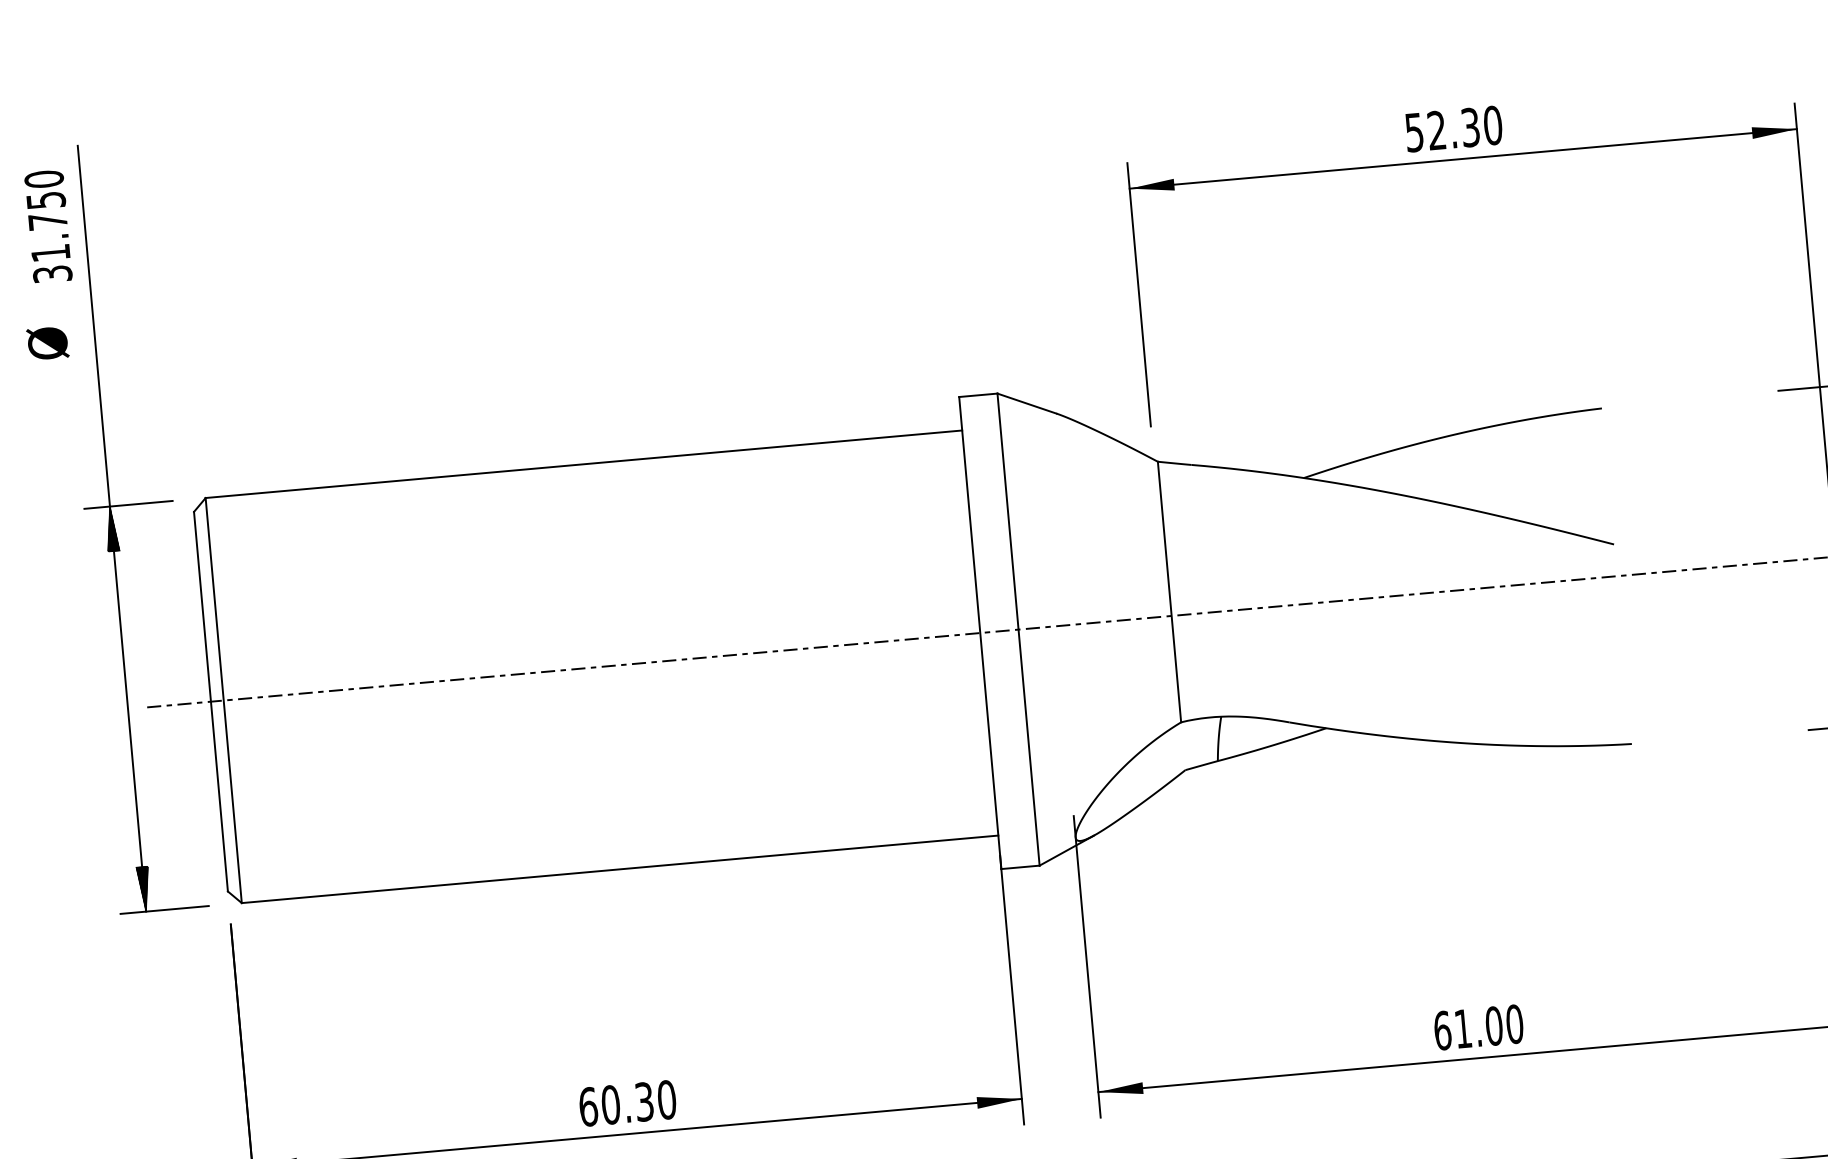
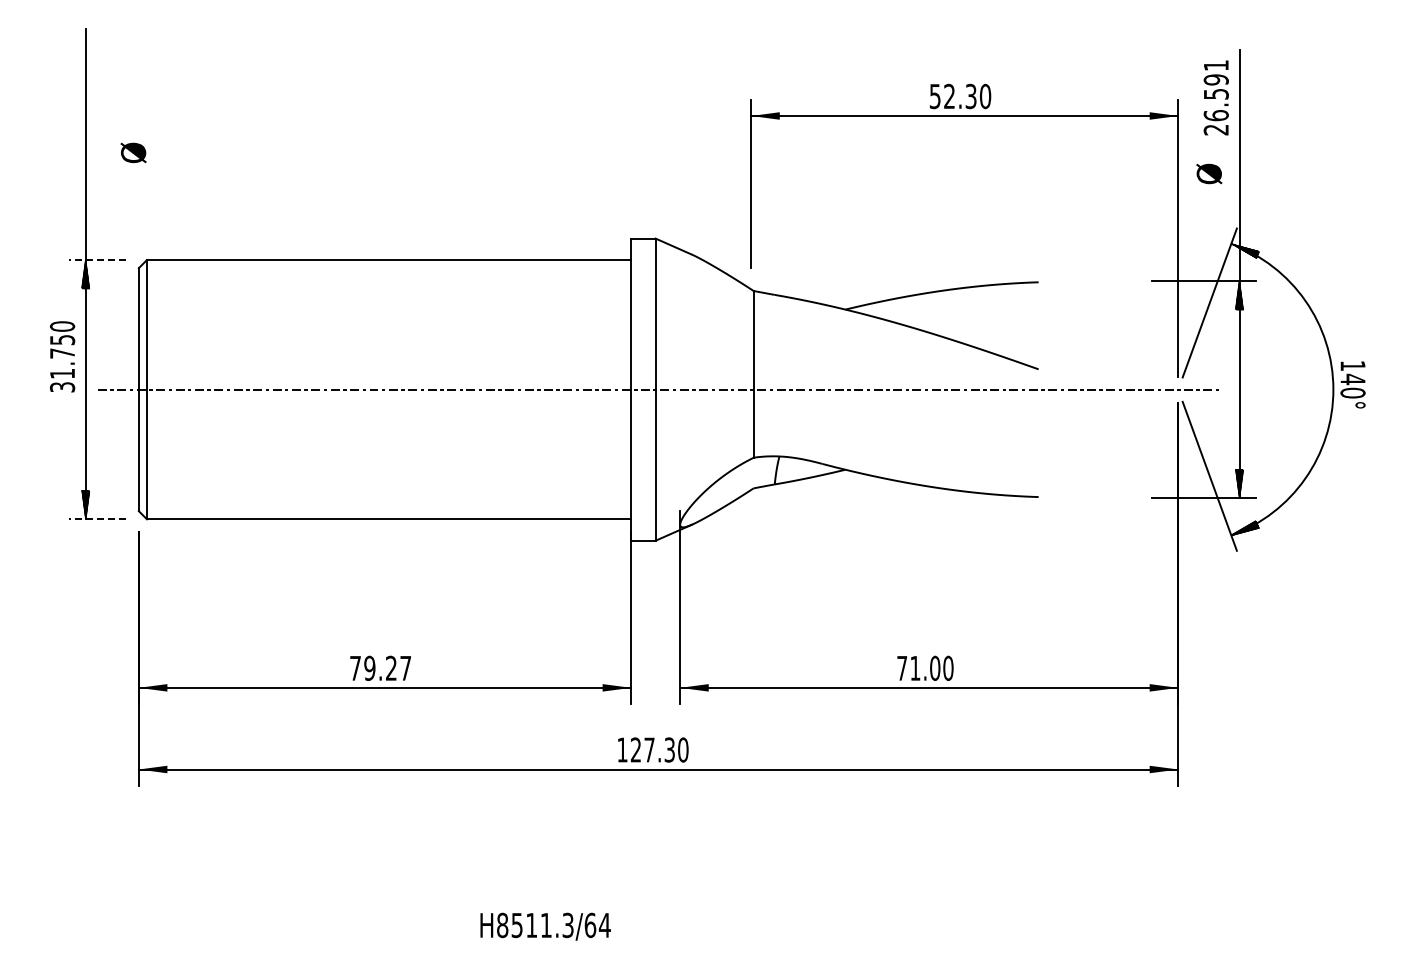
text: (48, 226) -> (62, 356), moved
text: (47, 342) -> (133, 152), moved
line: (128, 505) -> (97, 260), solid -> dashed
line: (164, 910) -> (97, 519), solid -> dashed
text: (1442, 1029) -> (902, 667), 61.00 -> 71.00
text: (627, 1102) -> (380, 667), 60.30 -> 79.27

